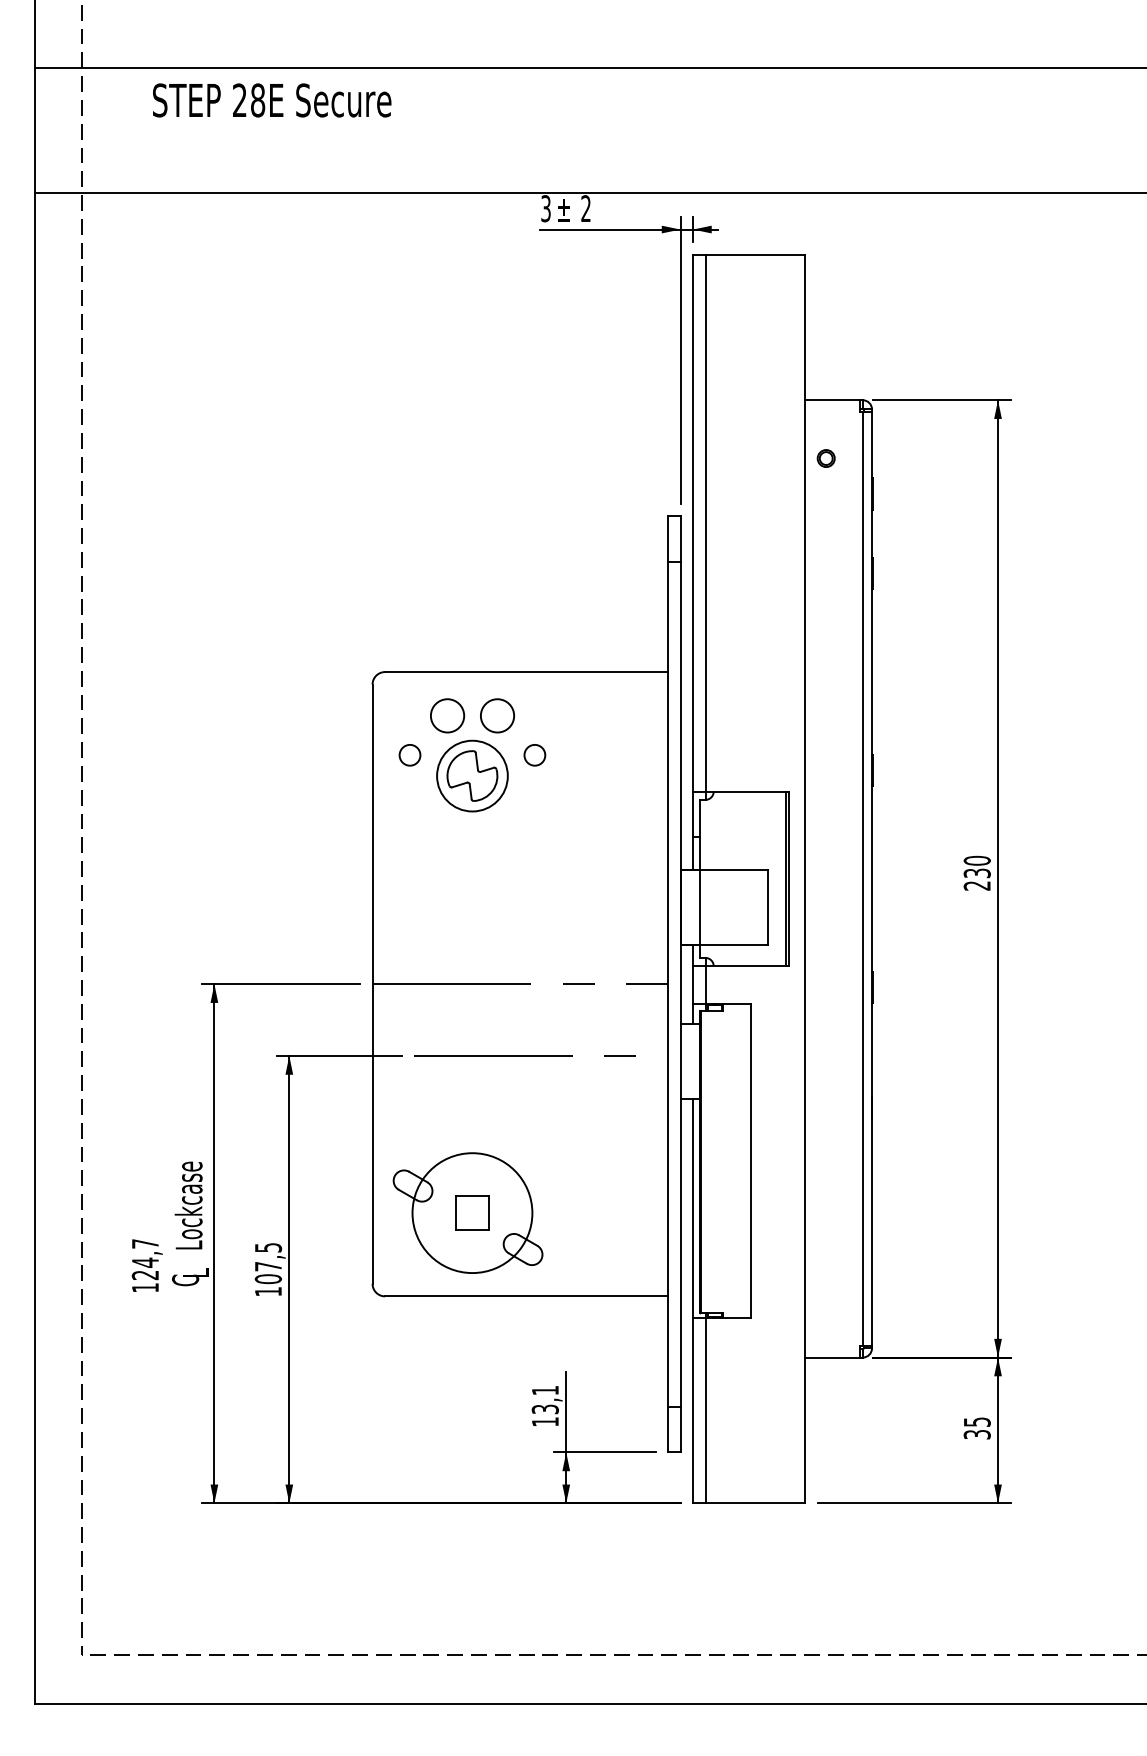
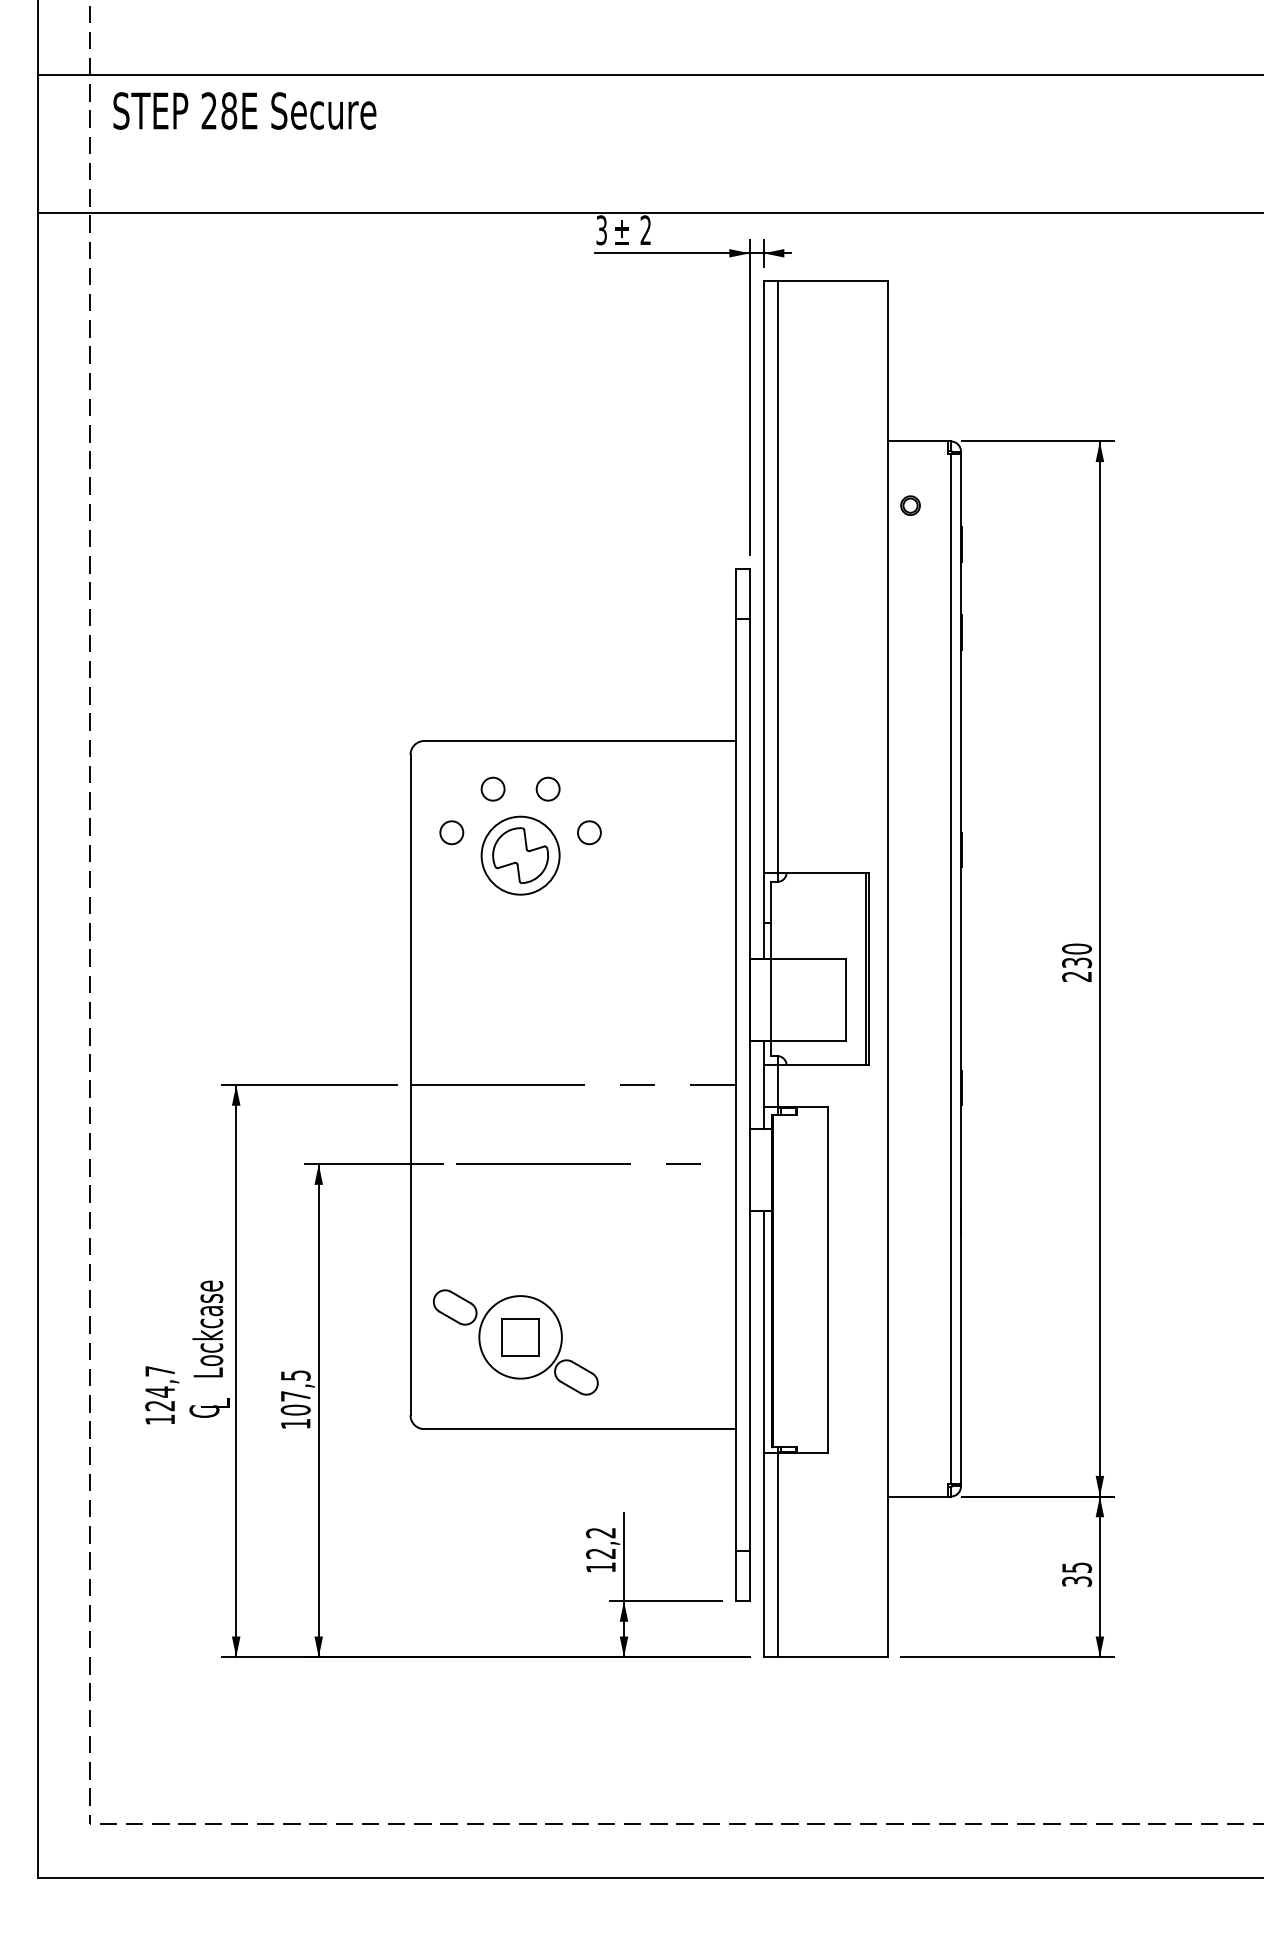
text: (271, 99) -> (244, 110), moved
circle: (446, 715) -> (492, 788), size x0.62
circle: (496, 715) -> (547, 788), size x0.62
circle: (472, 1213) -> (520, 1337), size x0.62
text: (545, 1400) -> (601, 1543), 13,1 -> 12,2

